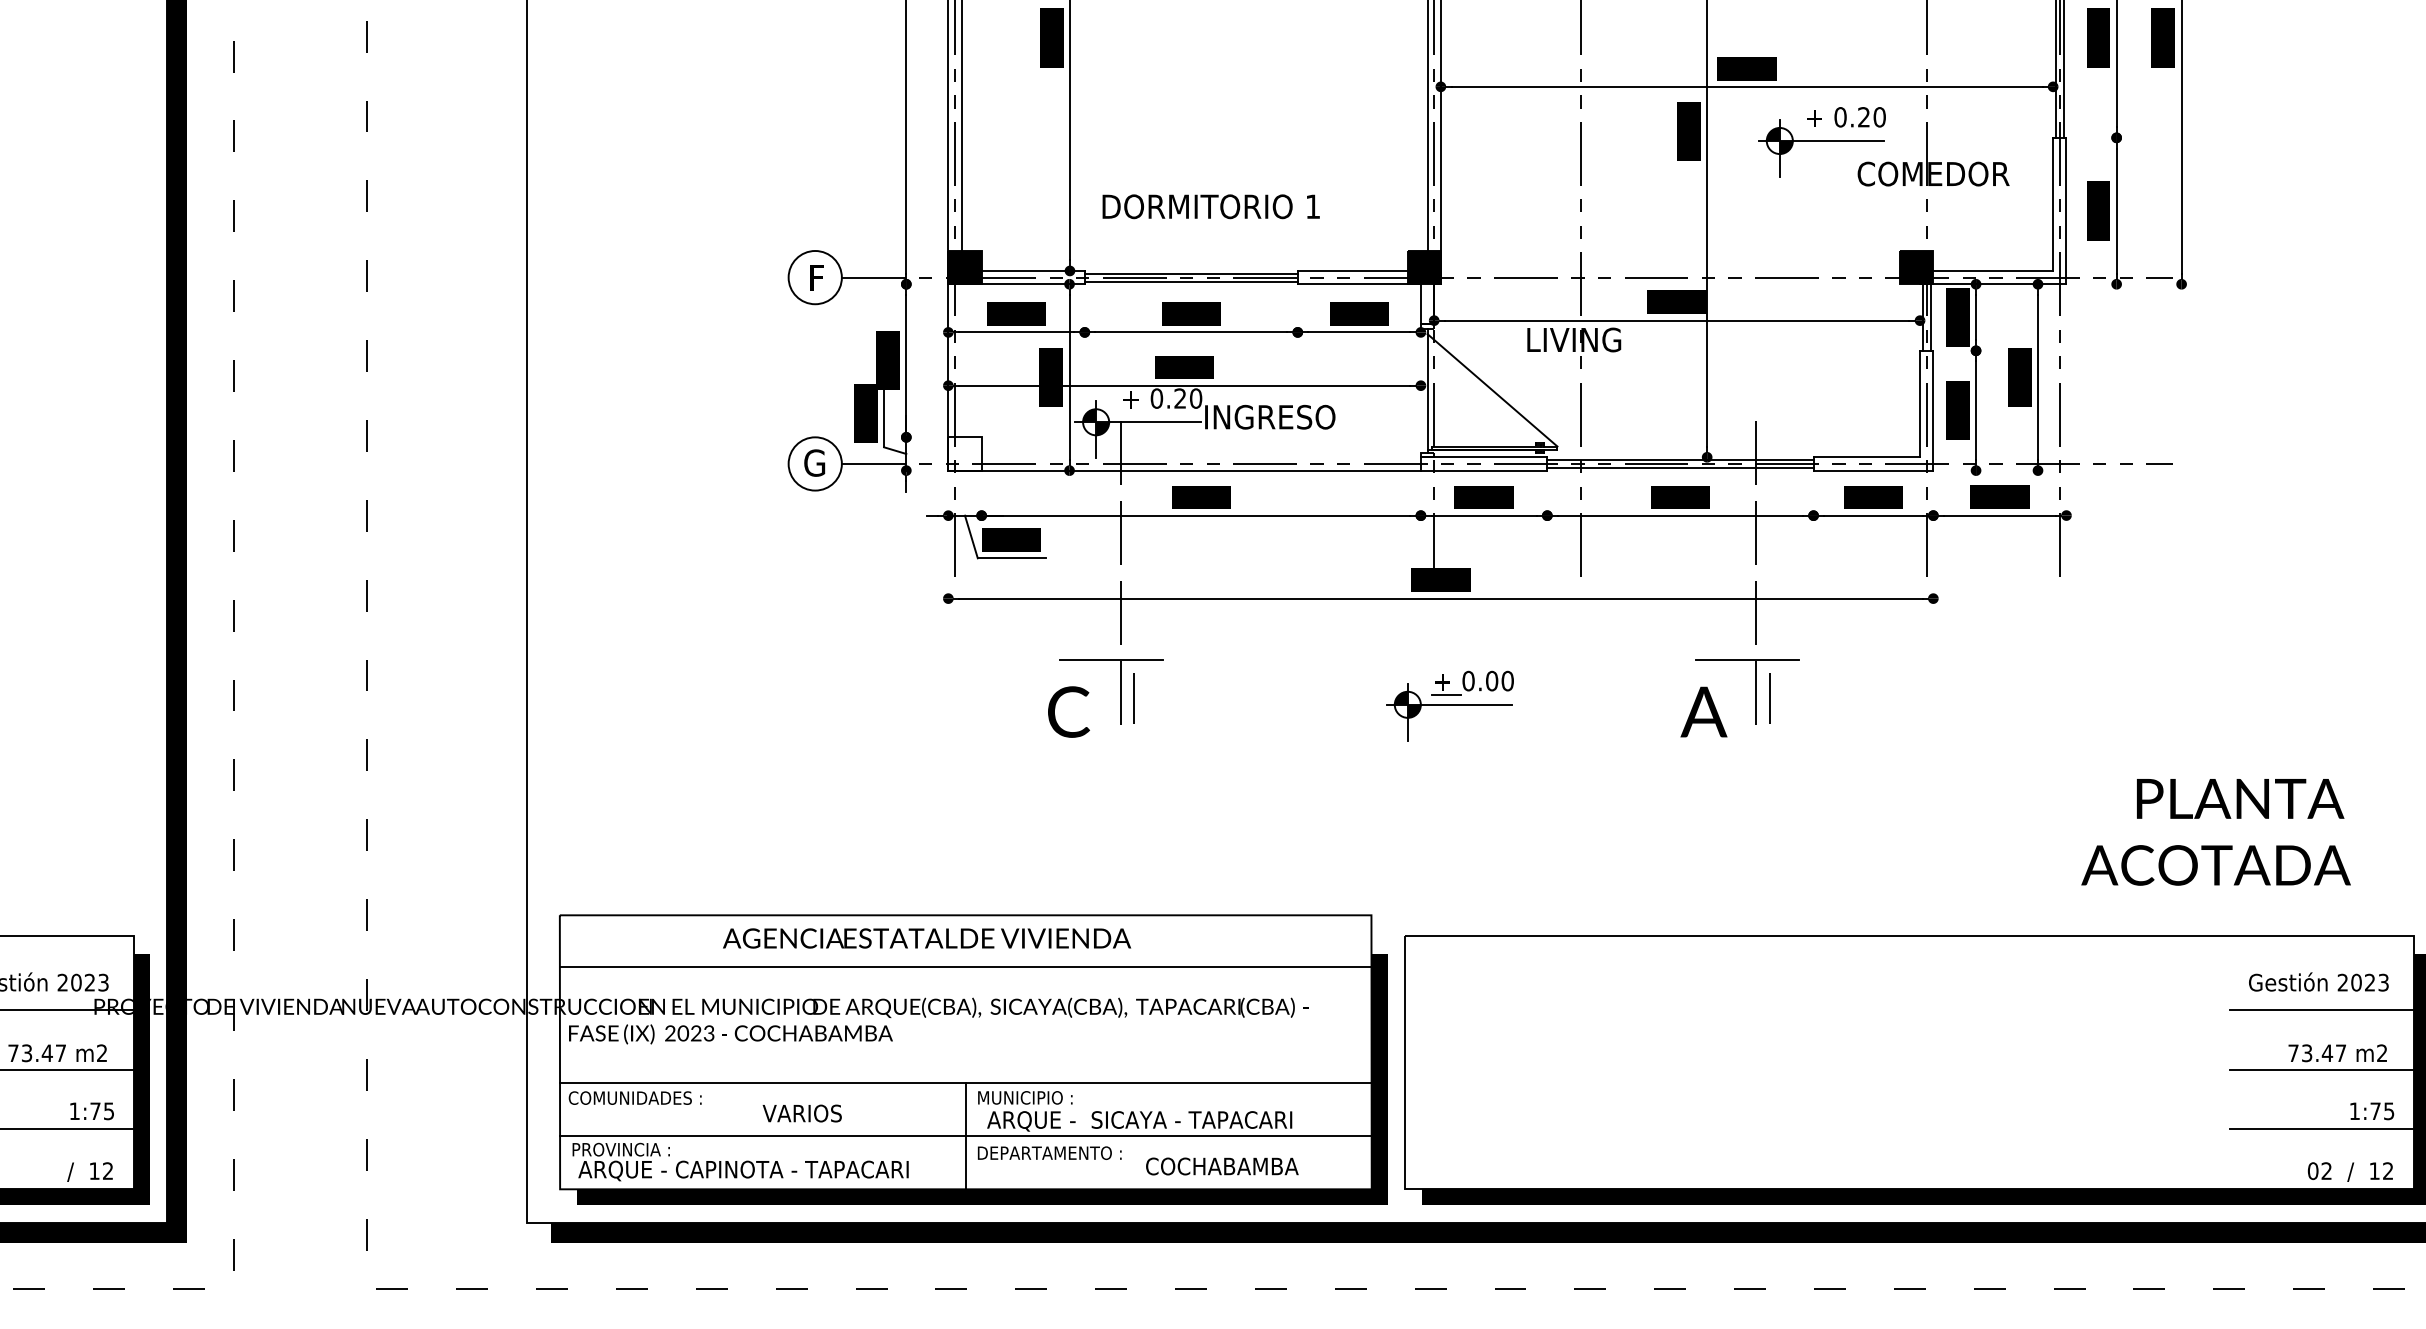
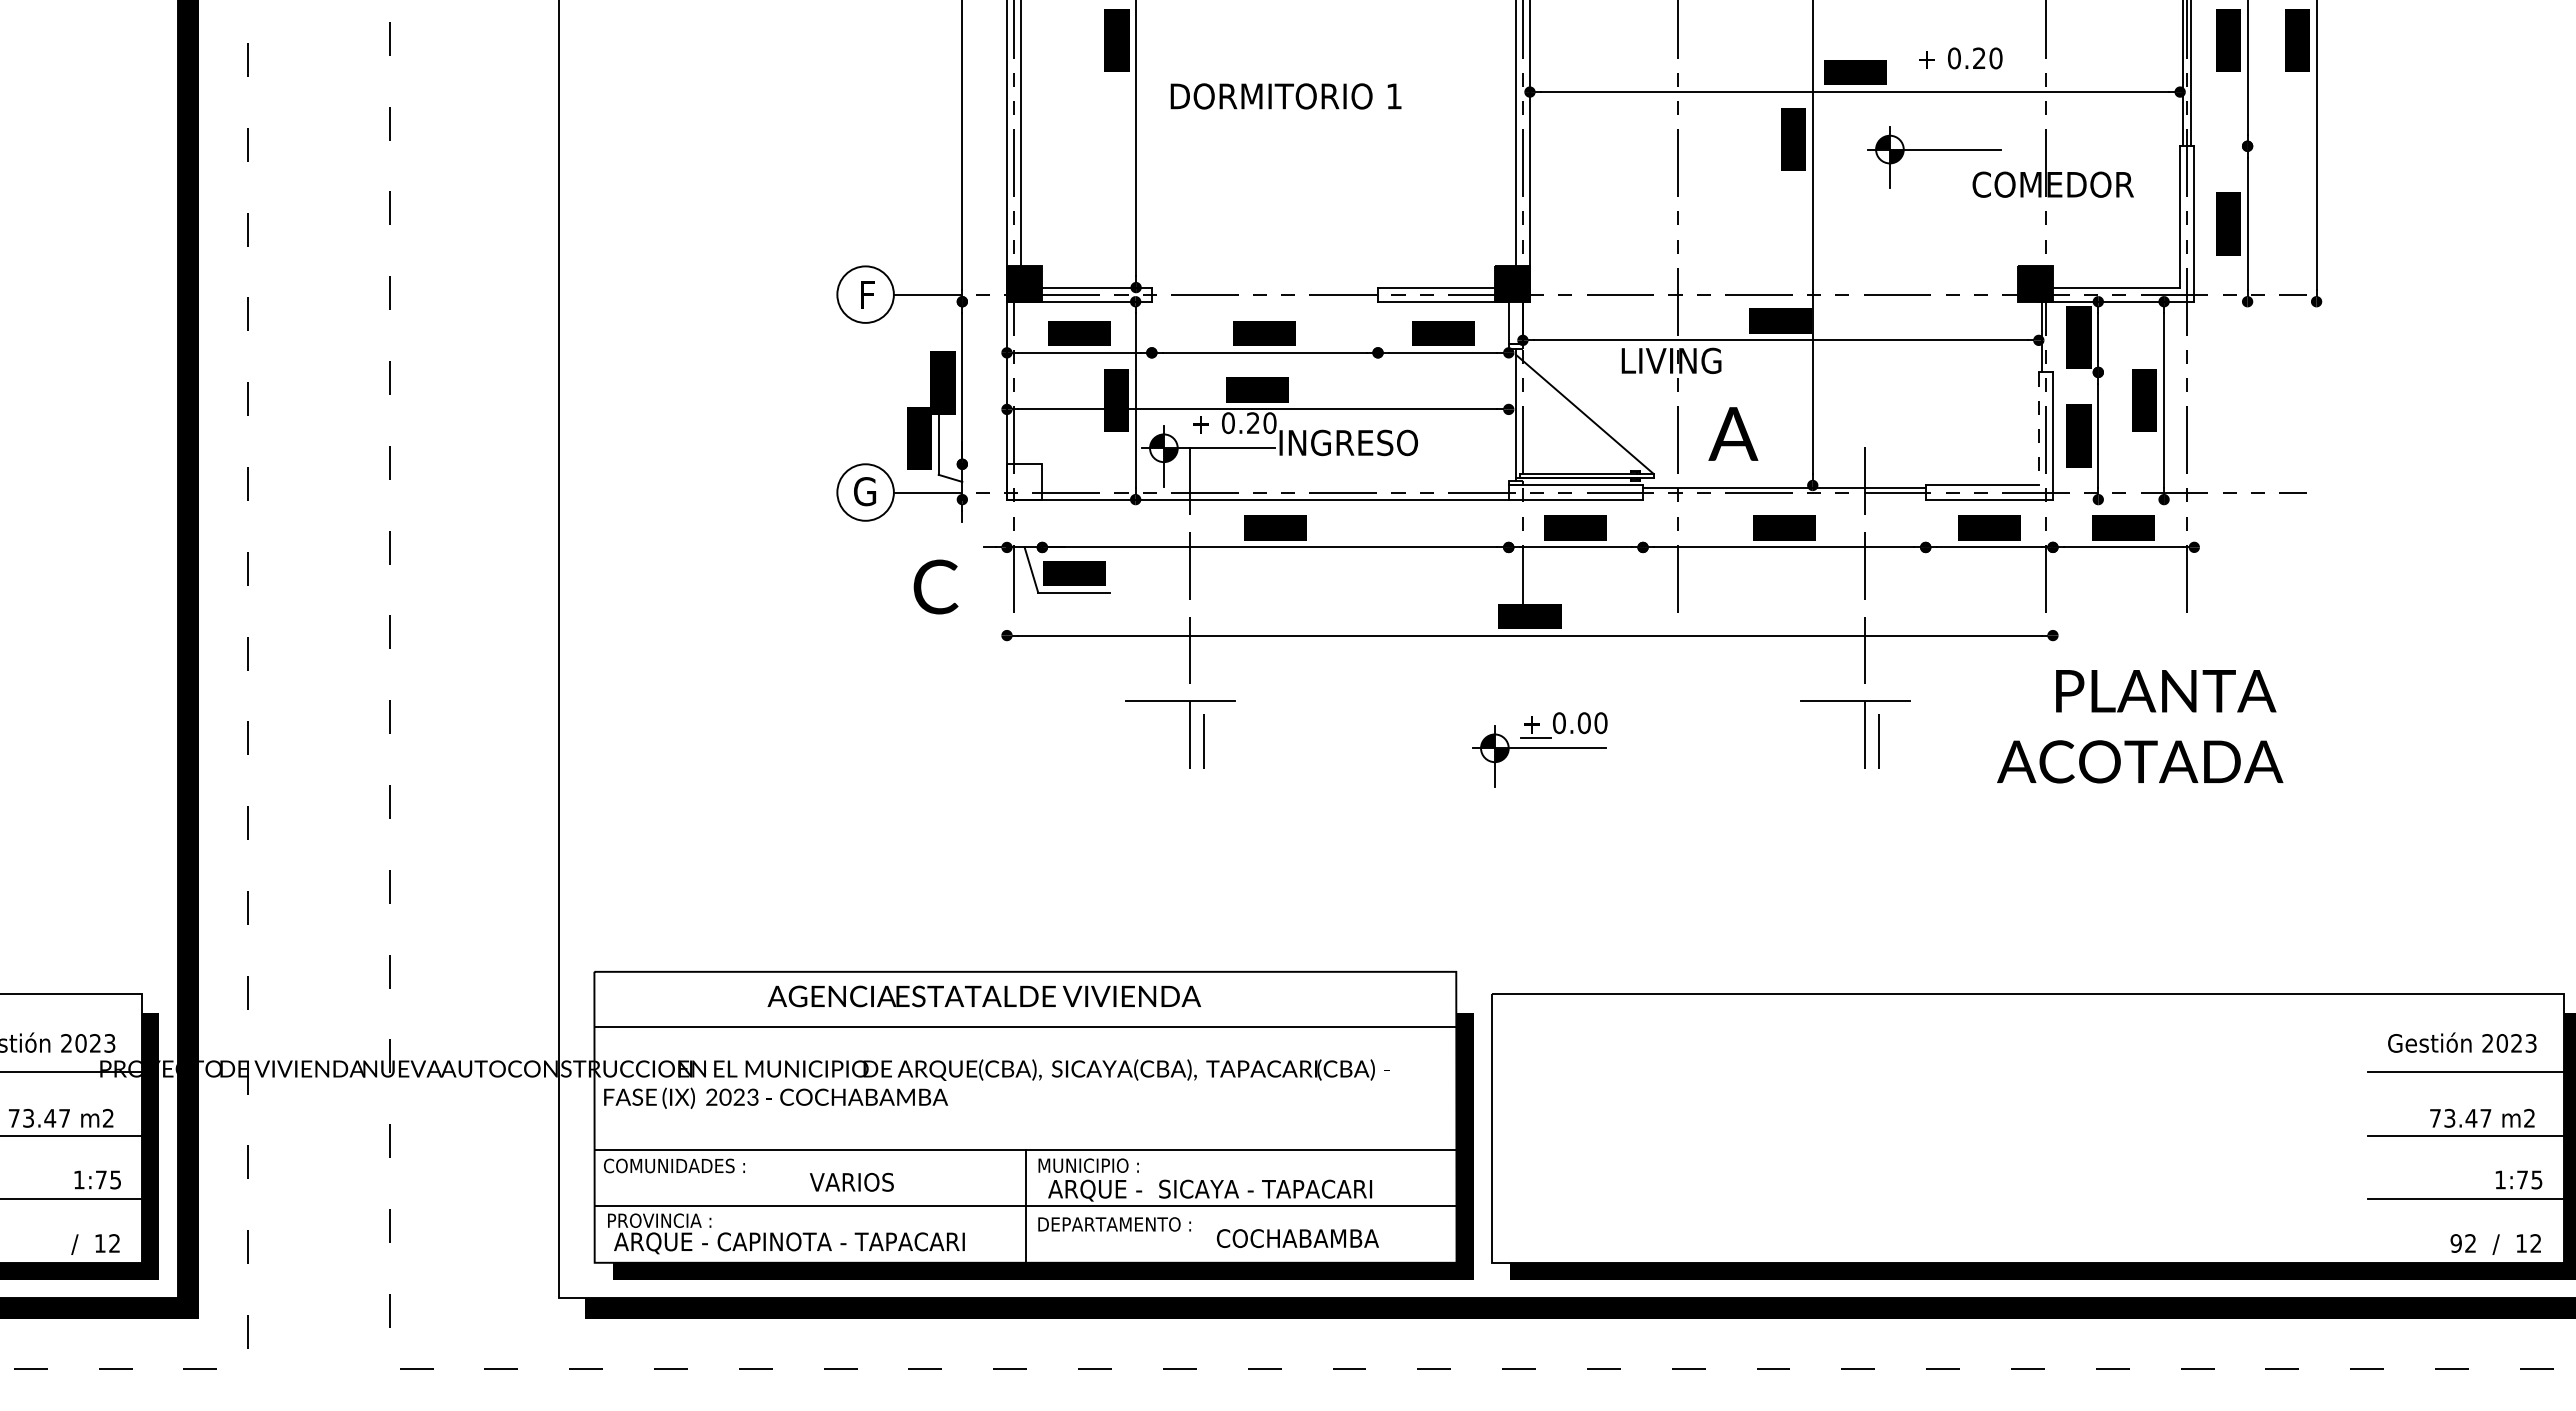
text: (1846, 117) -> (1960, 58), moved
text: (1210, 206) -> (1285, 96), moved
line: (1190, 273) -> (1264, 290), removed
line: (1190, 281) -> (1264, 298), removed
line: (1931, 317) -> (2050, 336), removed
line: (1919, 403) -> (2038, 428), solid -> dashed
line: (1680, 467) -> (1784, 496), removed
text: (1068, 711) -> (935, 586), moved
text: (1704, 711) -> (1733, 433), moved
text: (2216, 832) -> (2140, 726), moved
text: (2312, 1171) -> (2455, 1243), 02 -> 92

